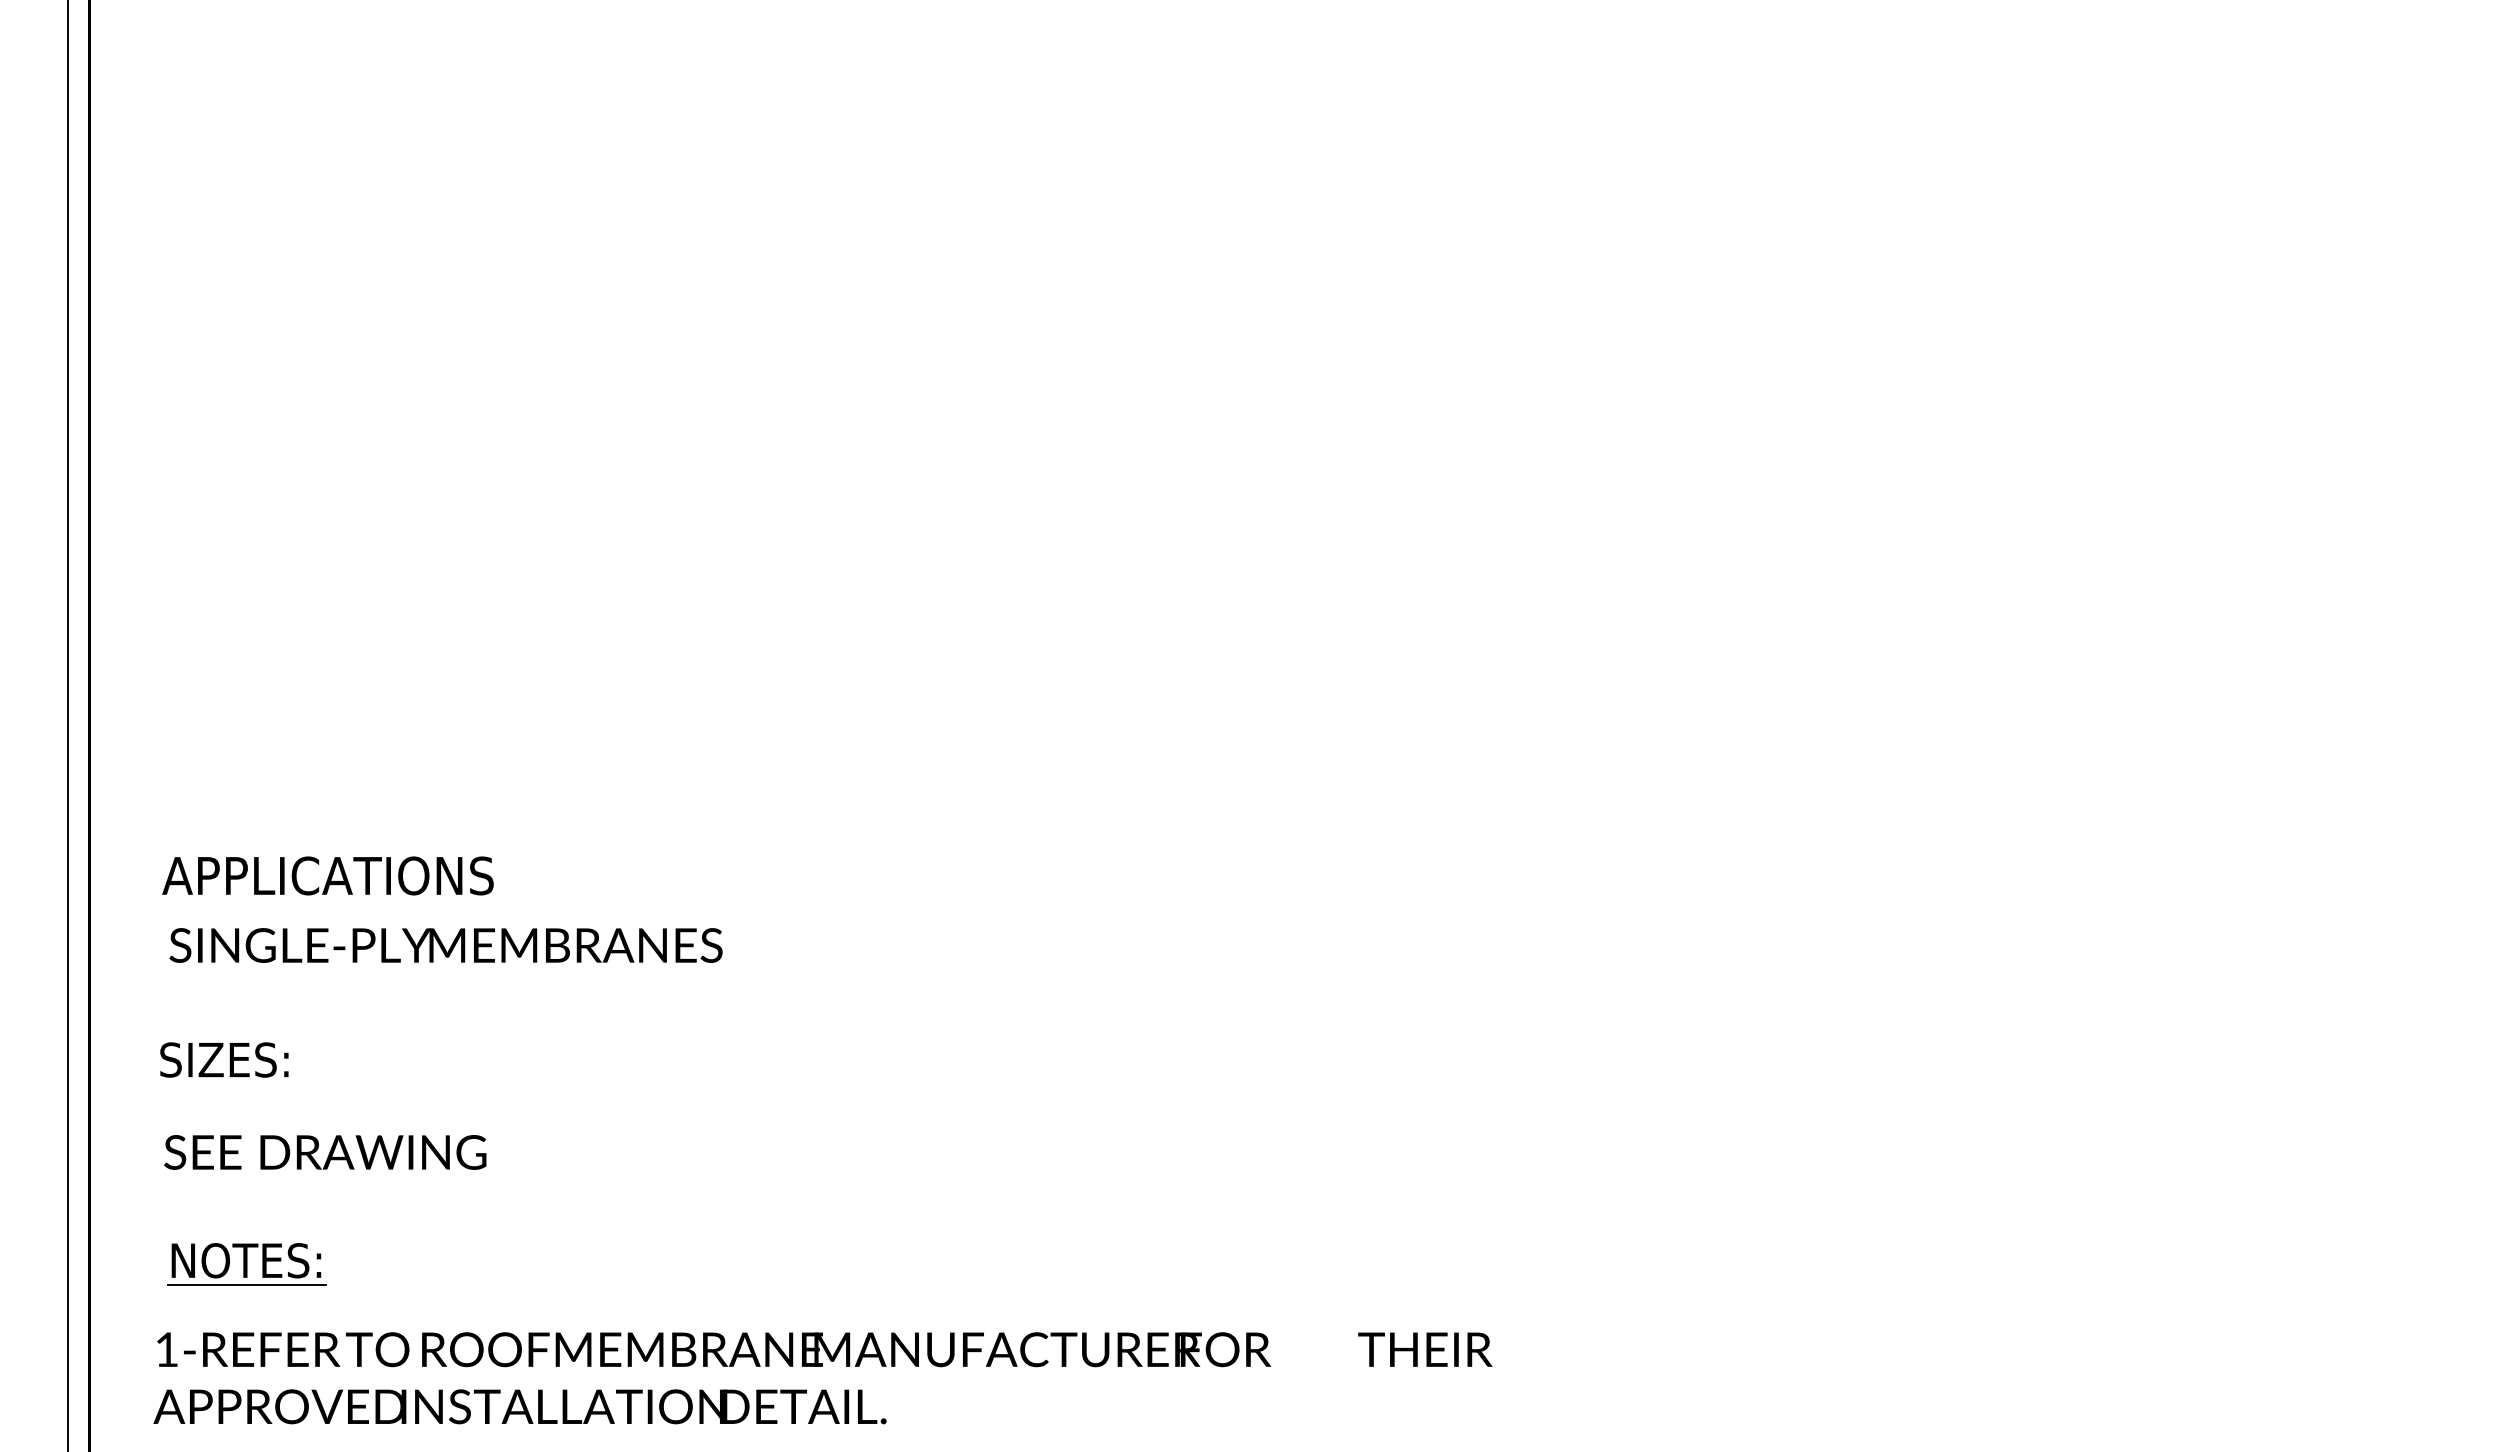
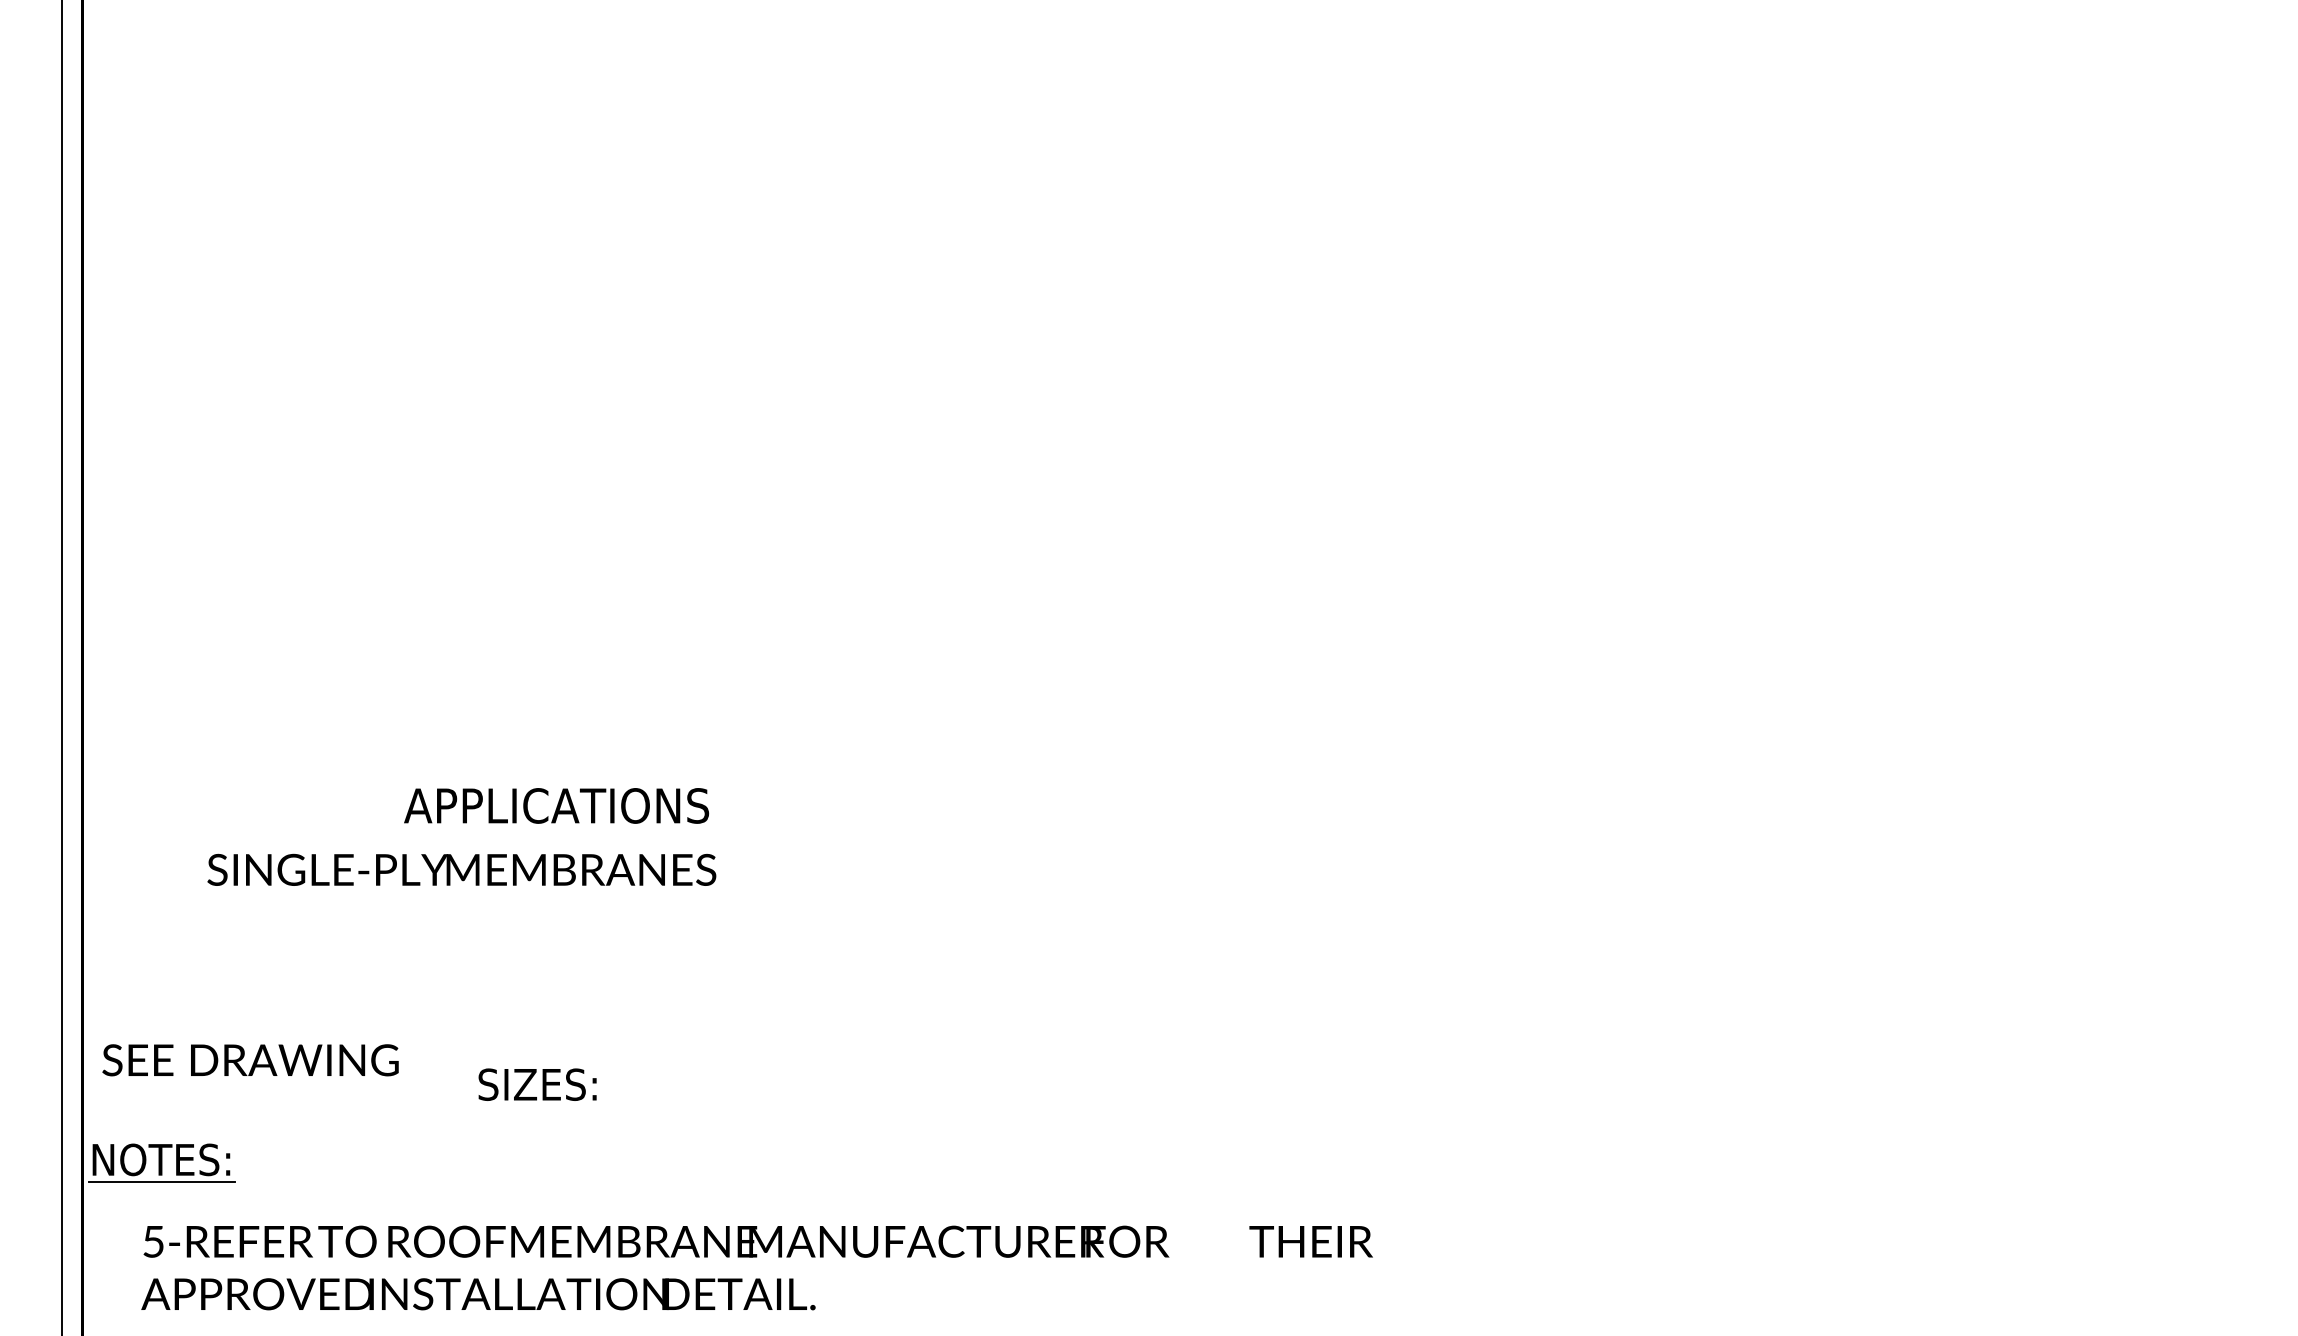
text: (327, 875) -> (556, 805), moved
text: (445, 945) -> (461, 869), moved
text: (224, 1059) -> (537, 1084), moved
text: (325, 1152) -> (250, 1060), moved
part: (246, 1264) -> (161, 1163), moved
text: (166, 1349) -> (153, 1241), 1-REFER -> 5-REFER

